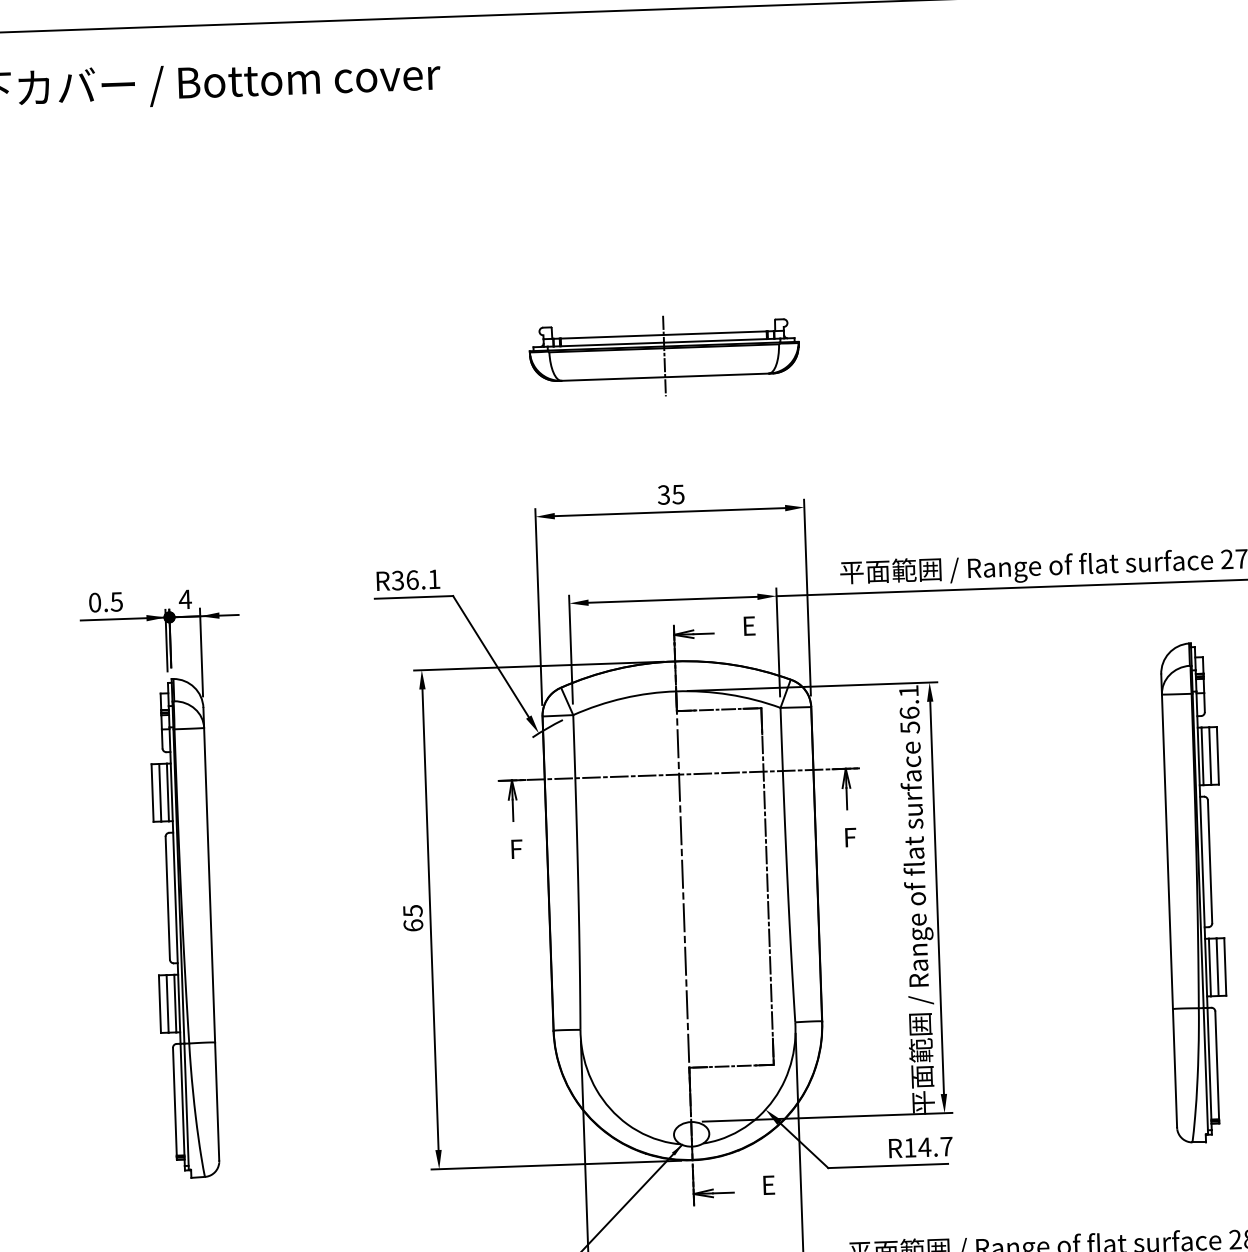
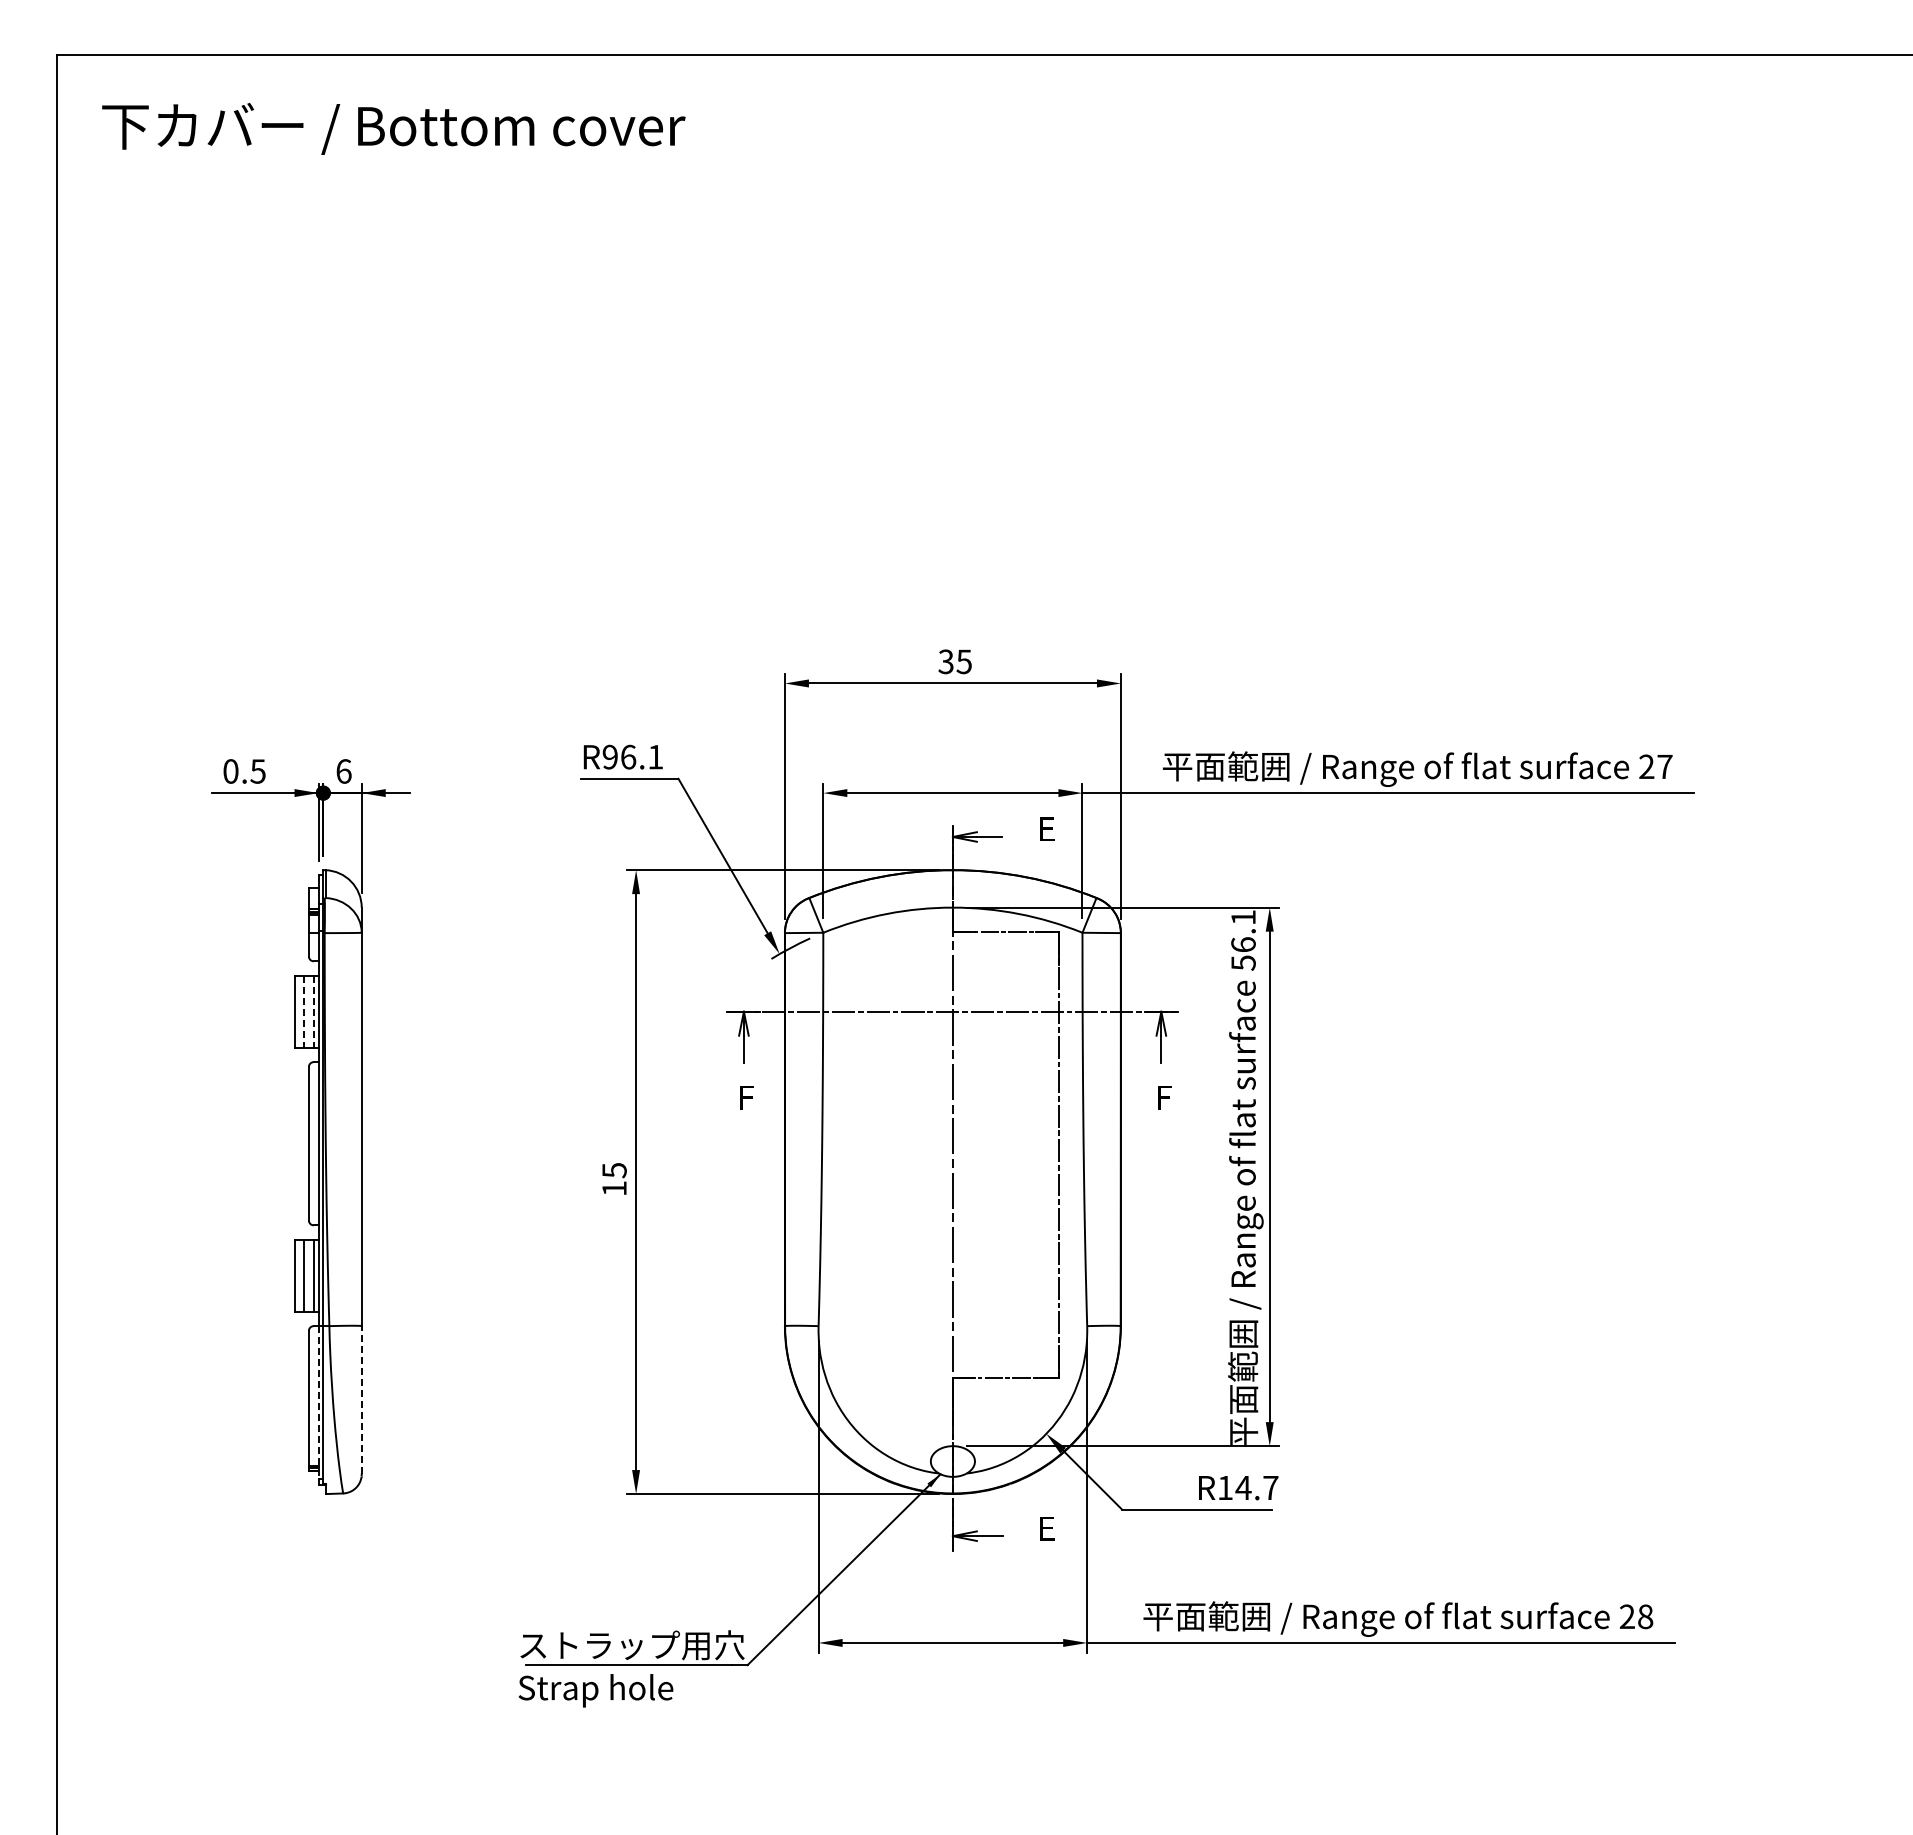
part: (664, 356) -> (952, 488), removed
text: (397, 580) -> (609, 757), R36.1 -> R96.1
text: (185, 599) -> (343, 771), 4 -> 6
line: (160, 793) -> (304, 1012), solid -> dashed
line: (167, 793) -> (313, 1012), solid -> dashed
part: (1195, 892) -> (1592, 1181), removed
text: (413, 925) -> (614, 1188), 65 -> 15
line: (216, 1101) -> (361, 1399), solid -> dashed
line: (182, 1105) -> (318, 1403), solid -> dashed

